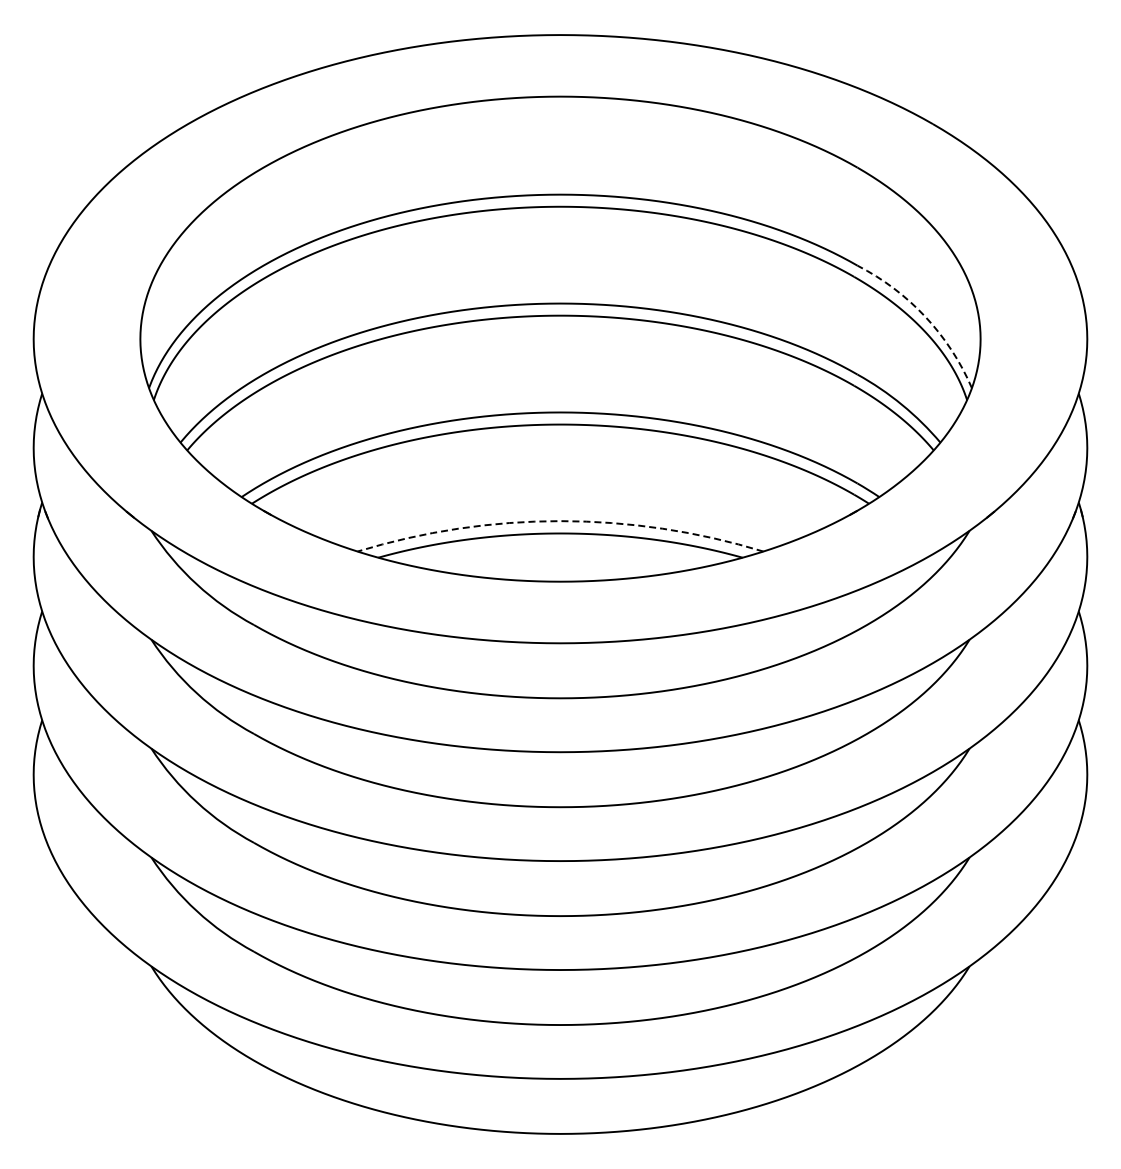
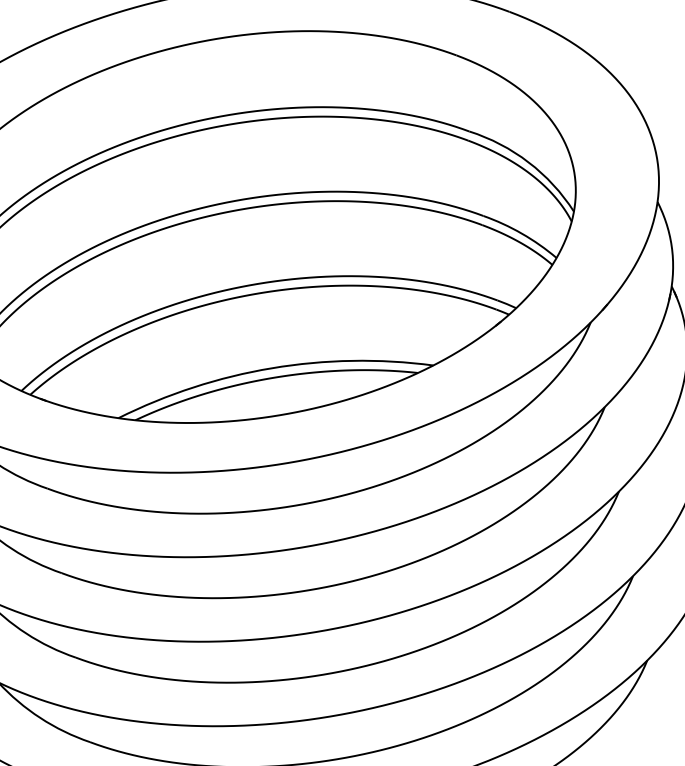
arc: (925, 316) -> (528, 162), dashed -> solid
arc: (560, 521) -> (272, 368), dashed -> solid

